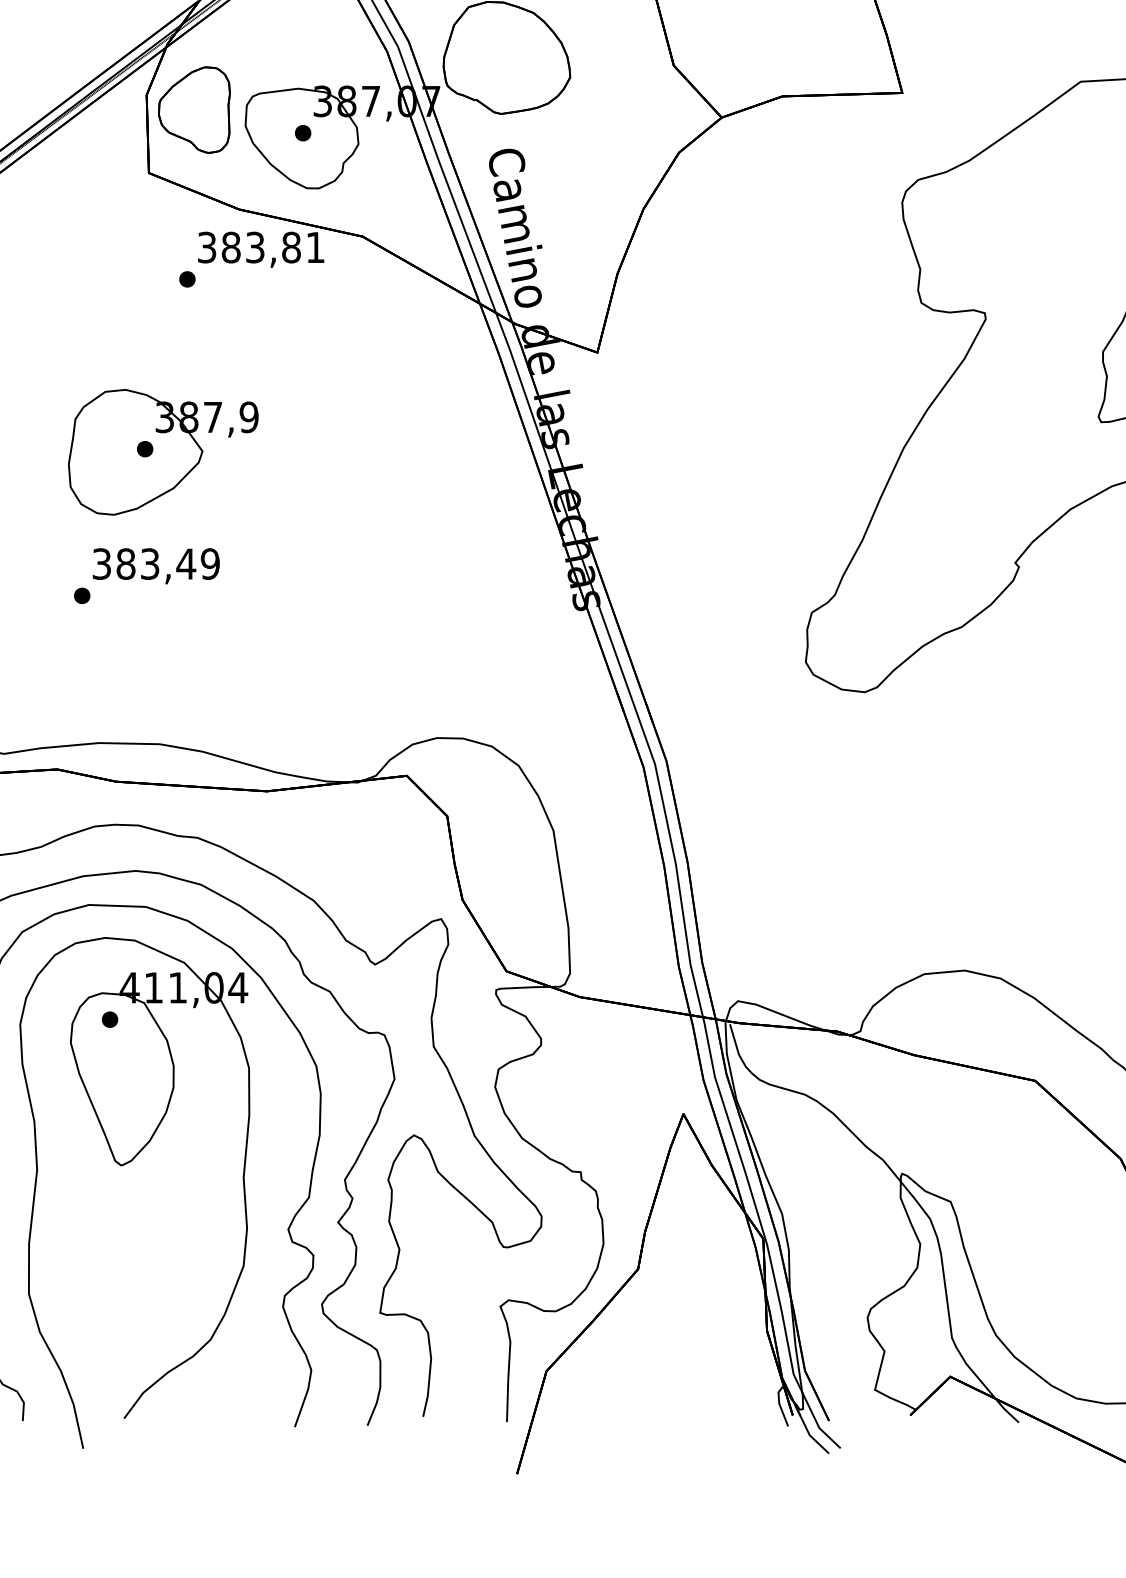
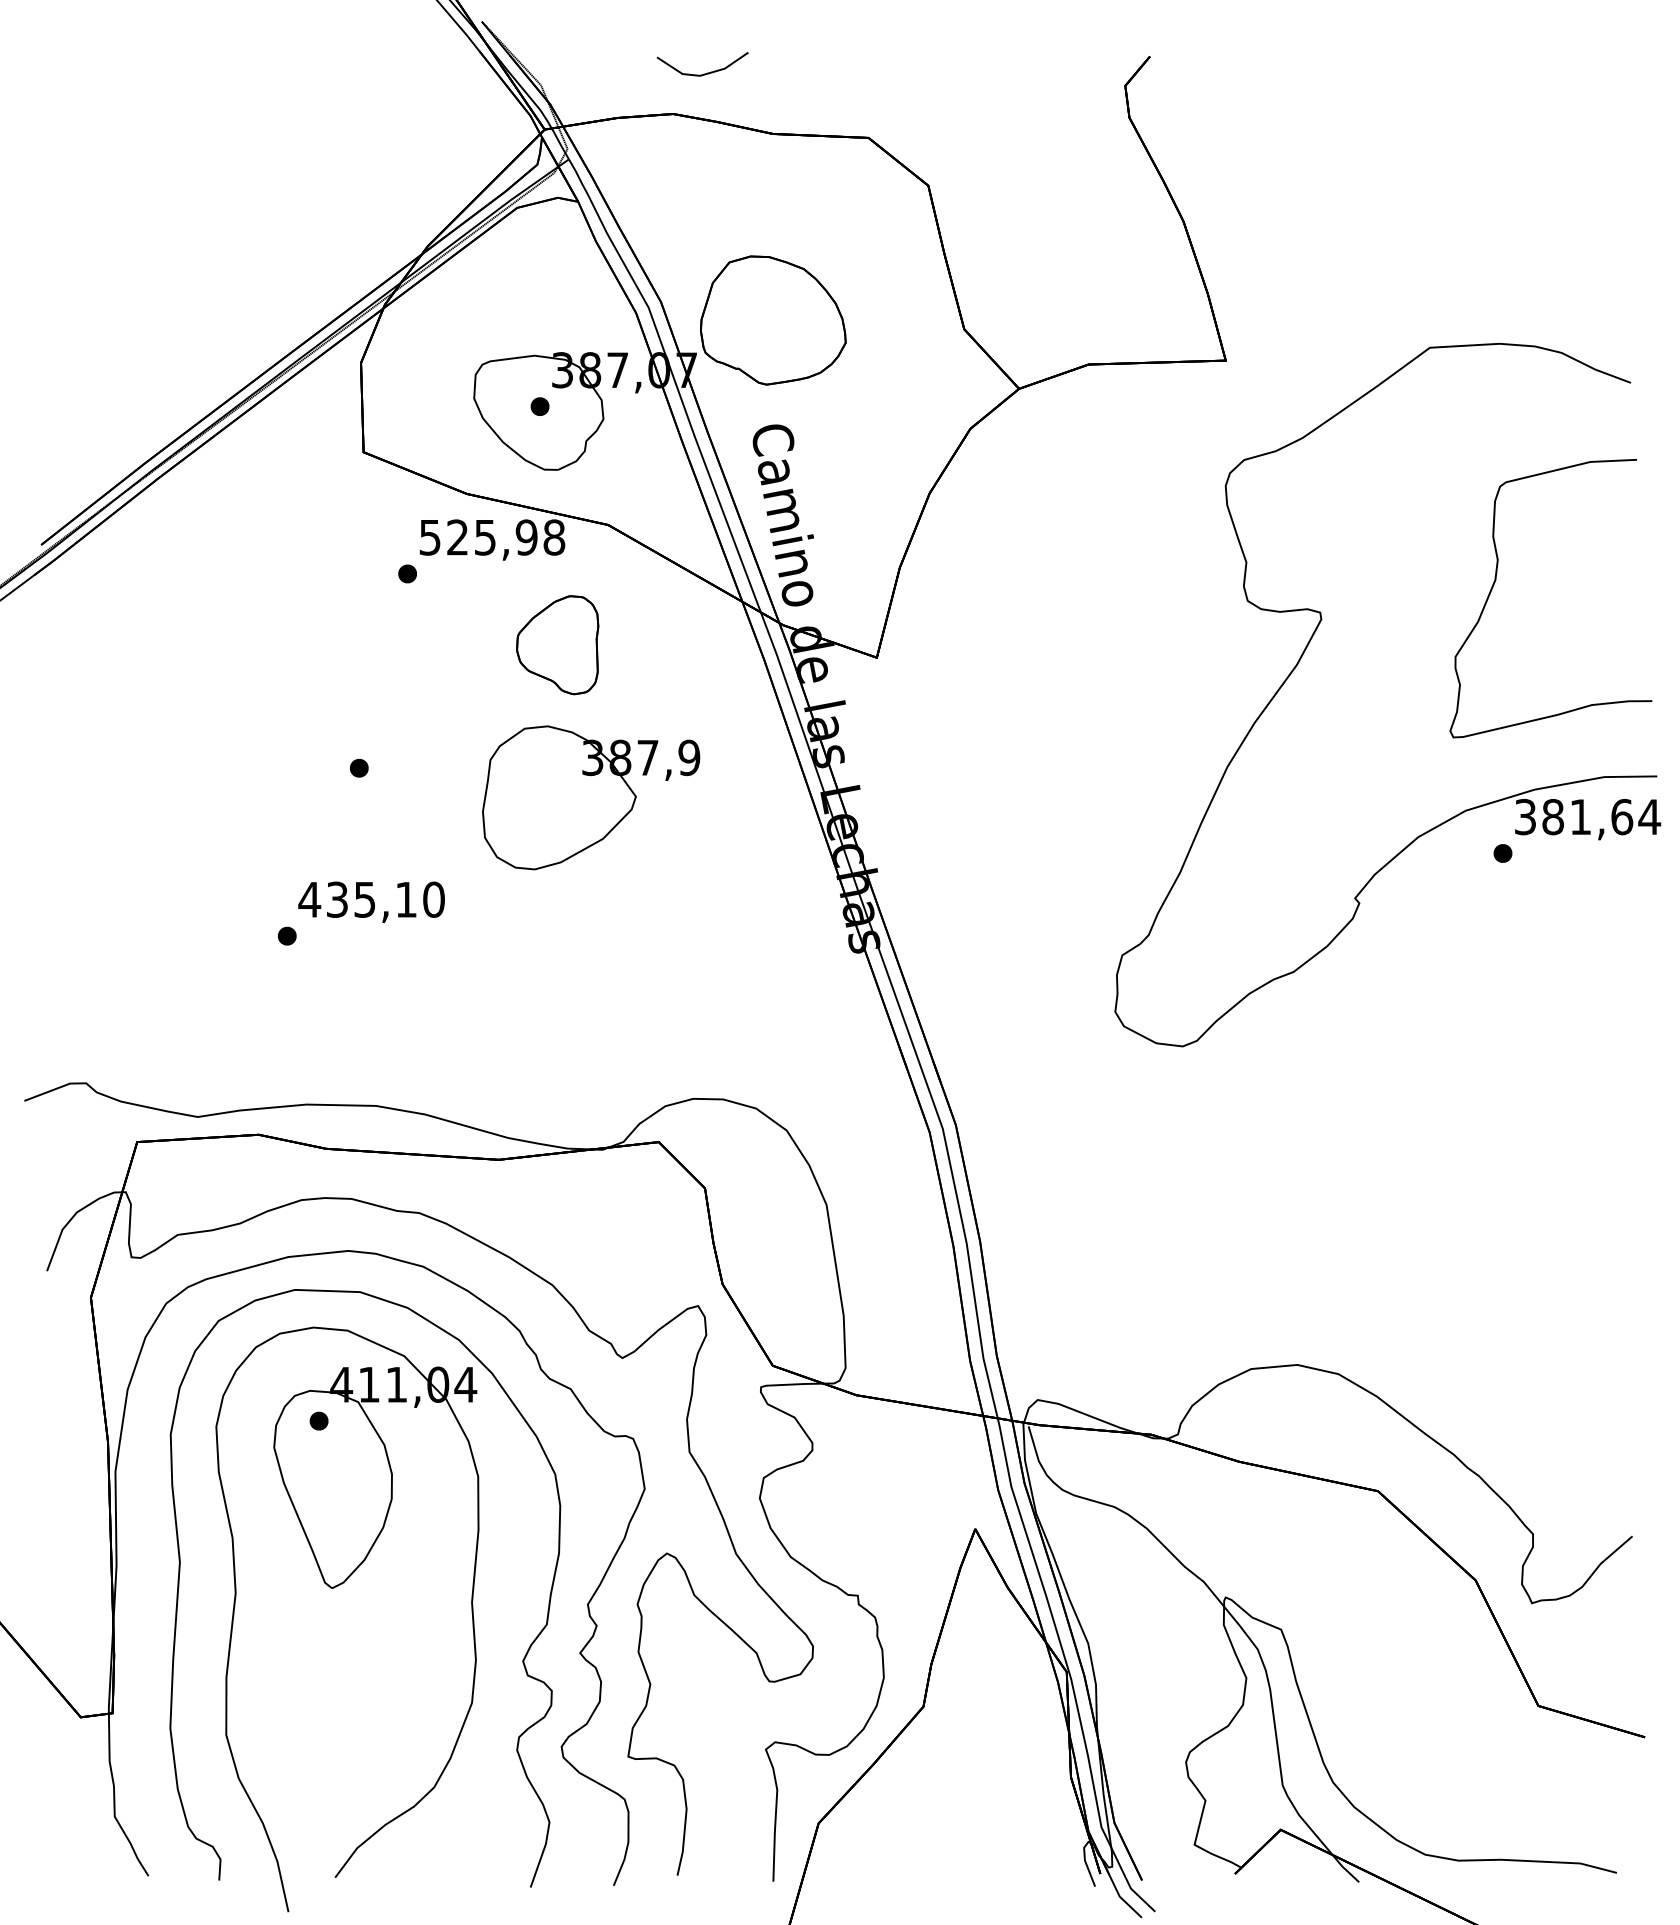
part: (194, 110) -> (557, 645), moved
text: (261, 247) -> (492, 537), 383,81 -> 525,98
part: (163, 452) -> (591, 797), moved
text: (155, 563) -> (371, 899), 383,49 -> 435,10

